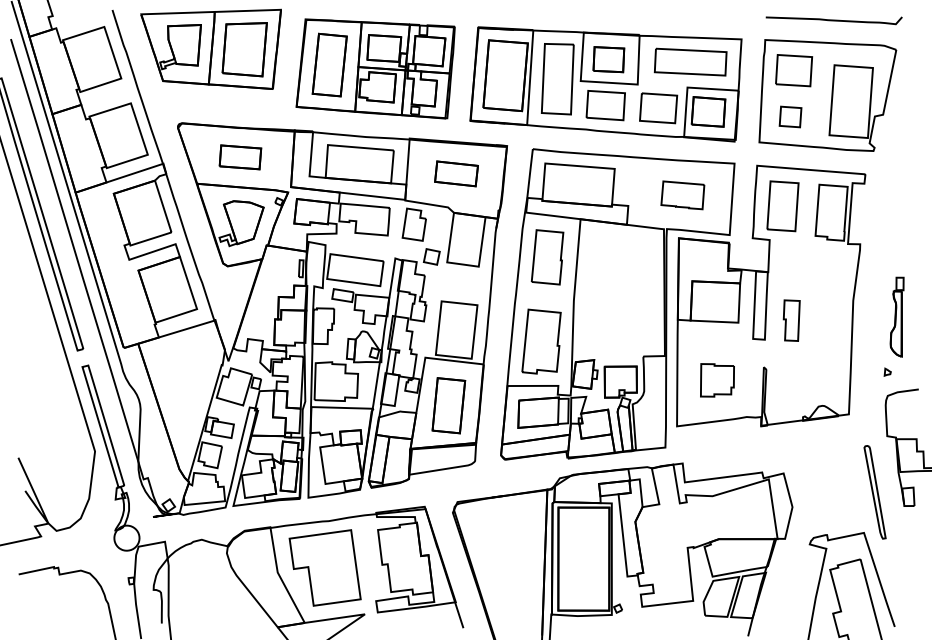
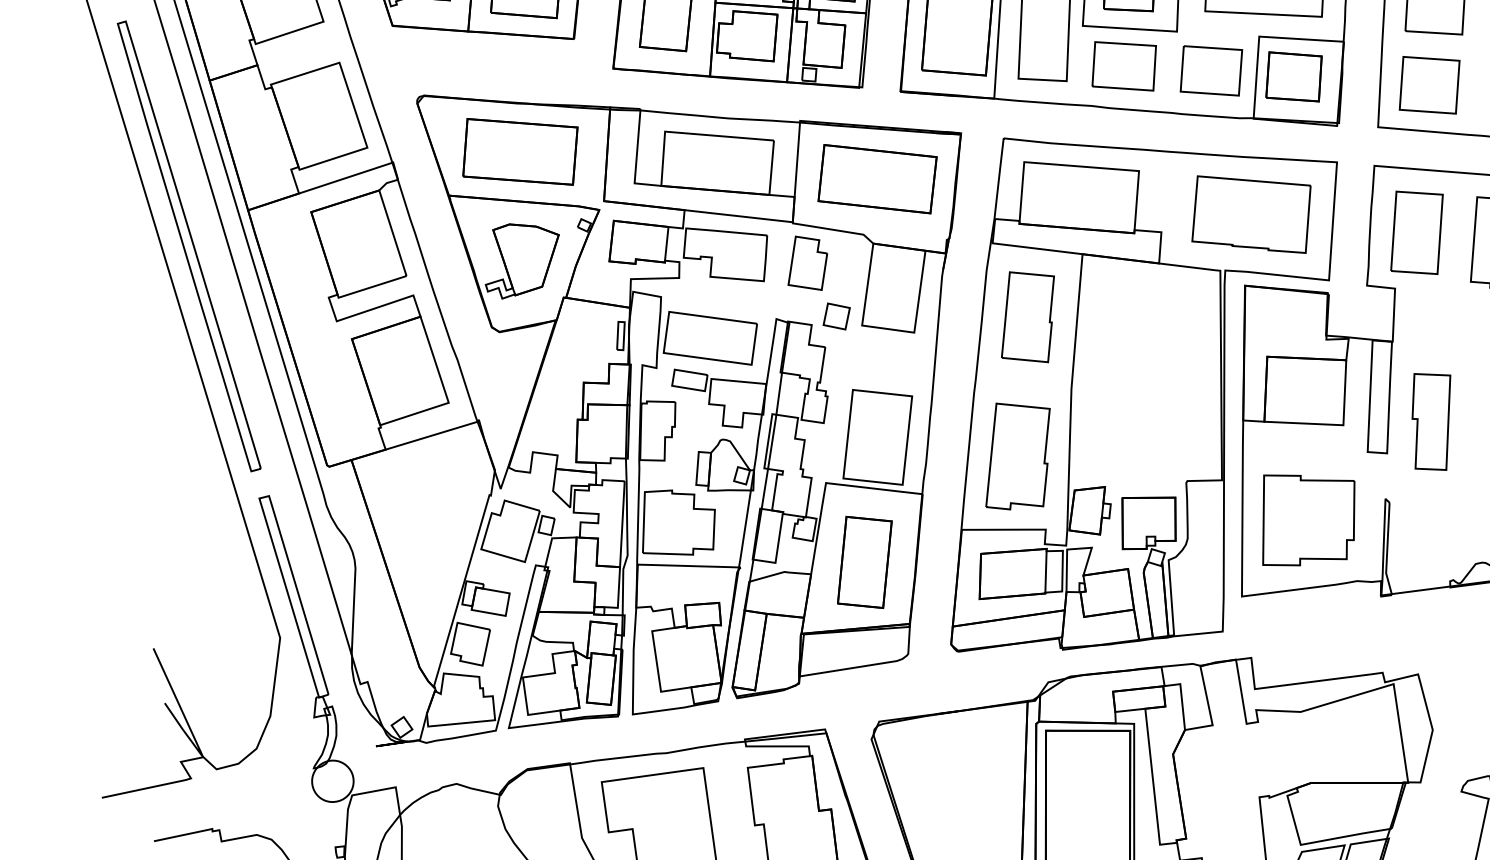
part: (790, 116) -> (1429, 84), size x1.67
part: (240, 157) -> (520, 152), size x1.67
part: (456, 173) -> (877, 178), size x1.67
part: (682, 195) -> (1250, 214), size x1.67
part: (791, 320) -> (1431, 421), size x1.43
part: (717, 380) -> (1308, 520), size x1.67

